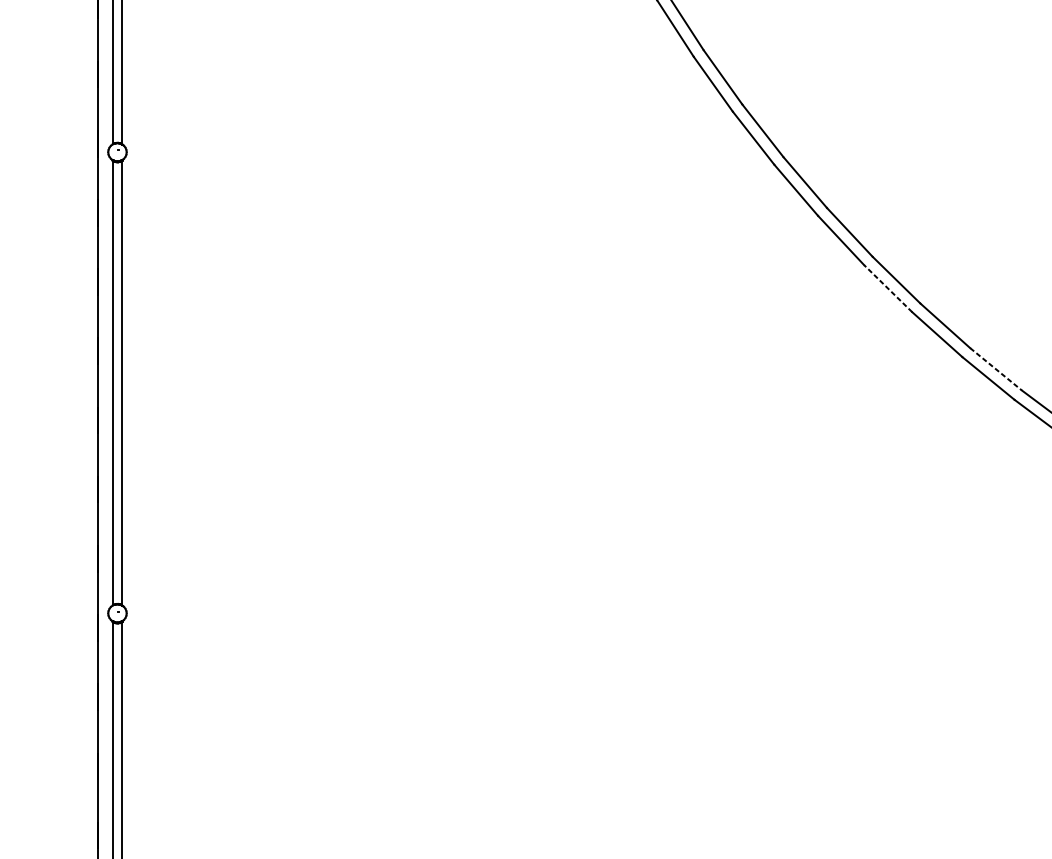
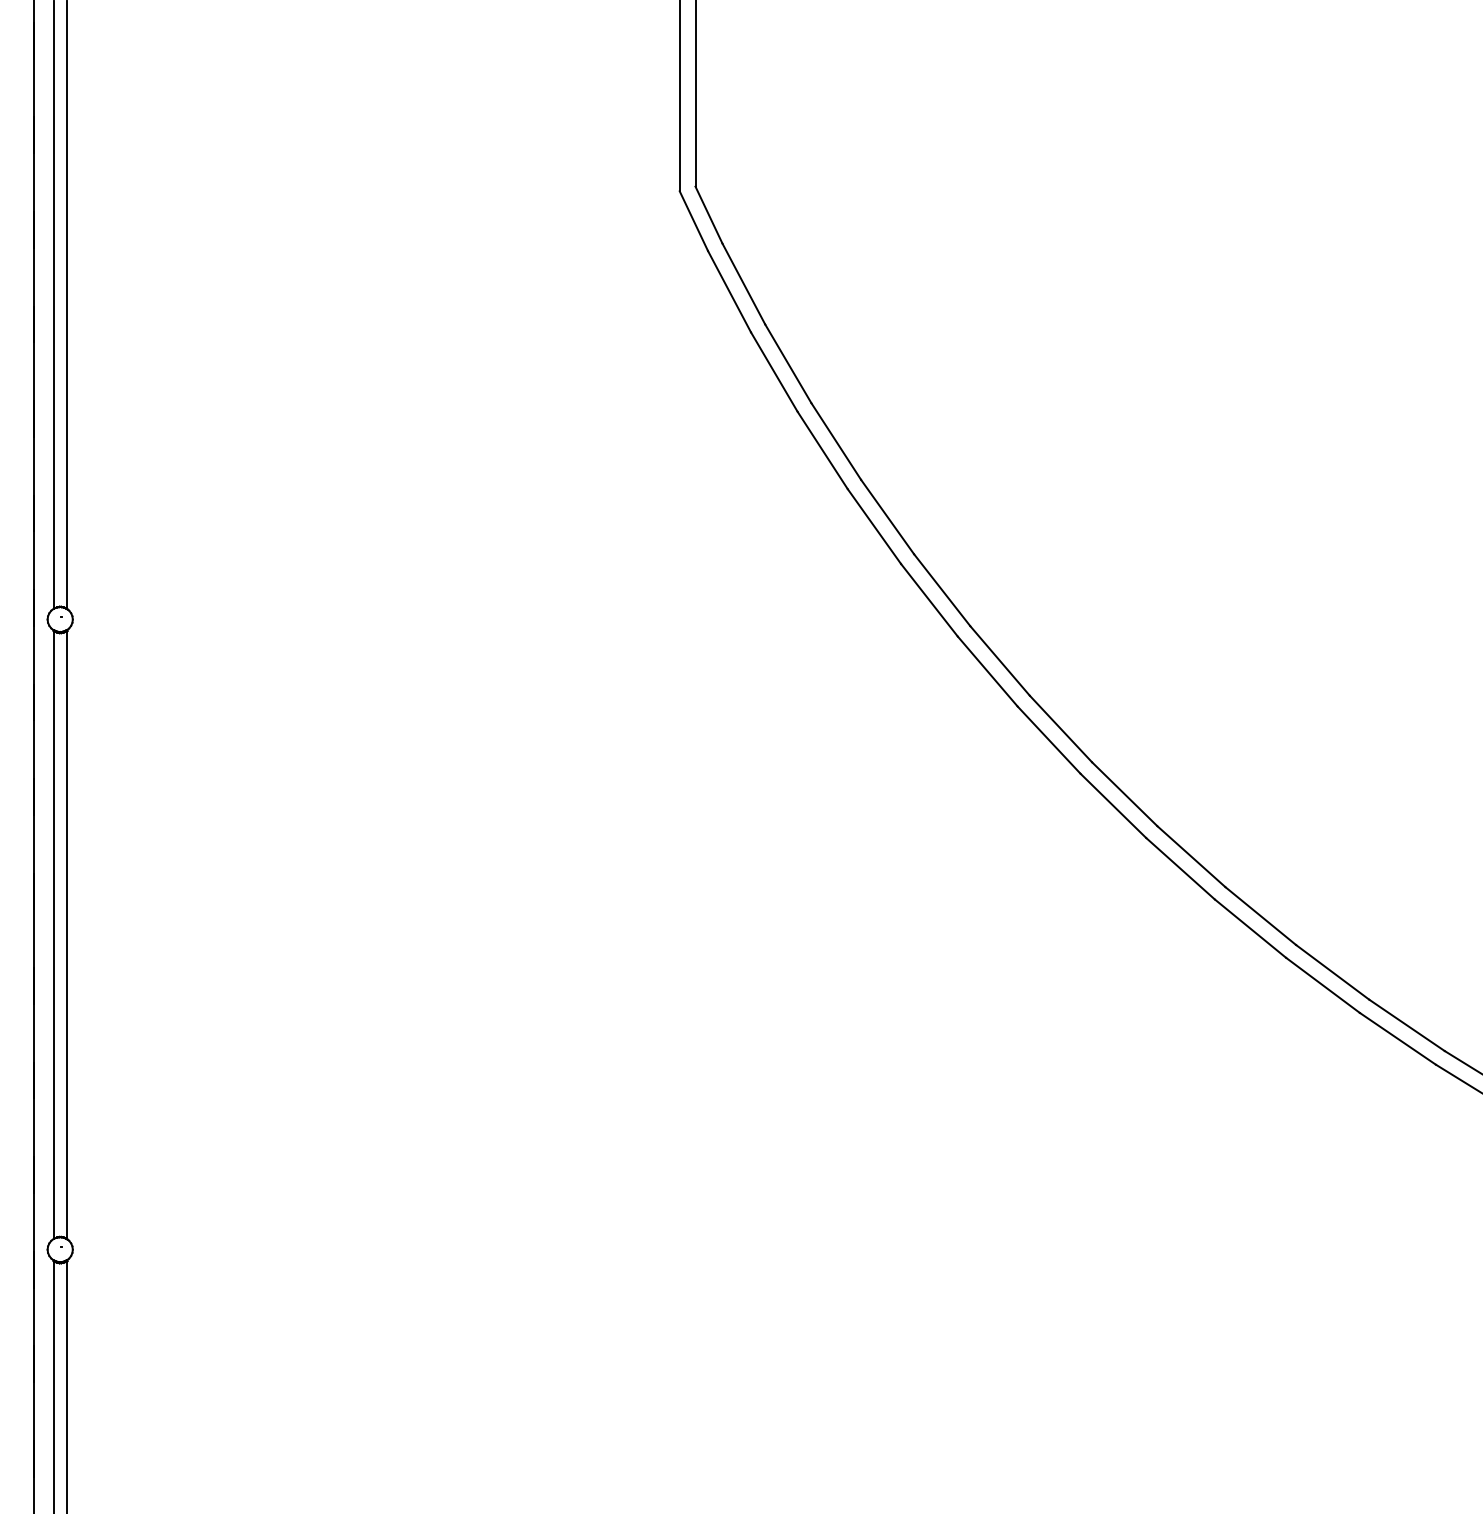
line: (888, 288) -> (1113, 805), dashed -> solid
line: (995, 369) -> (1260, 916), dashed -> solid

